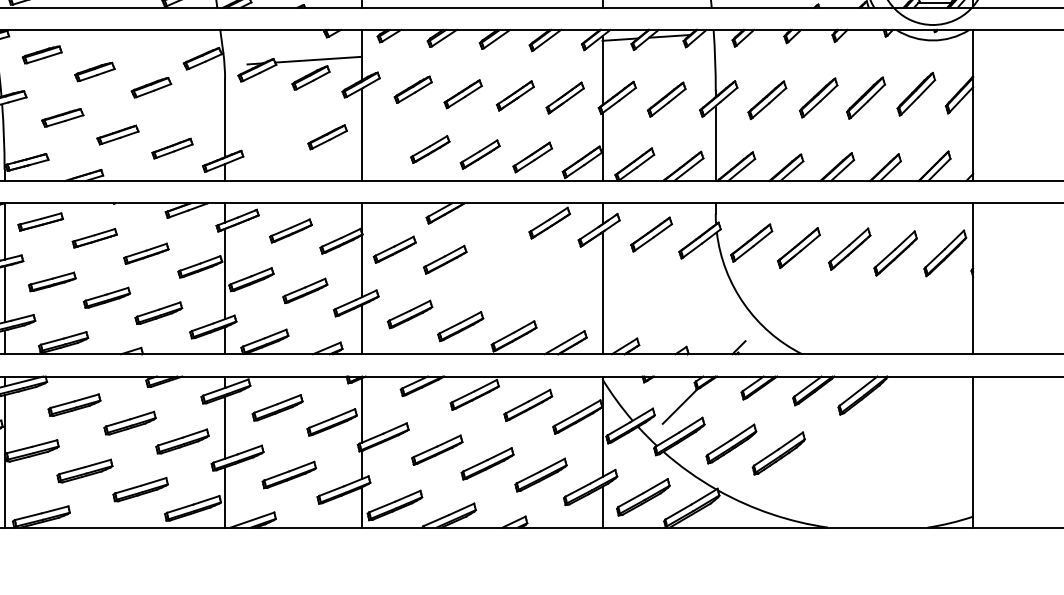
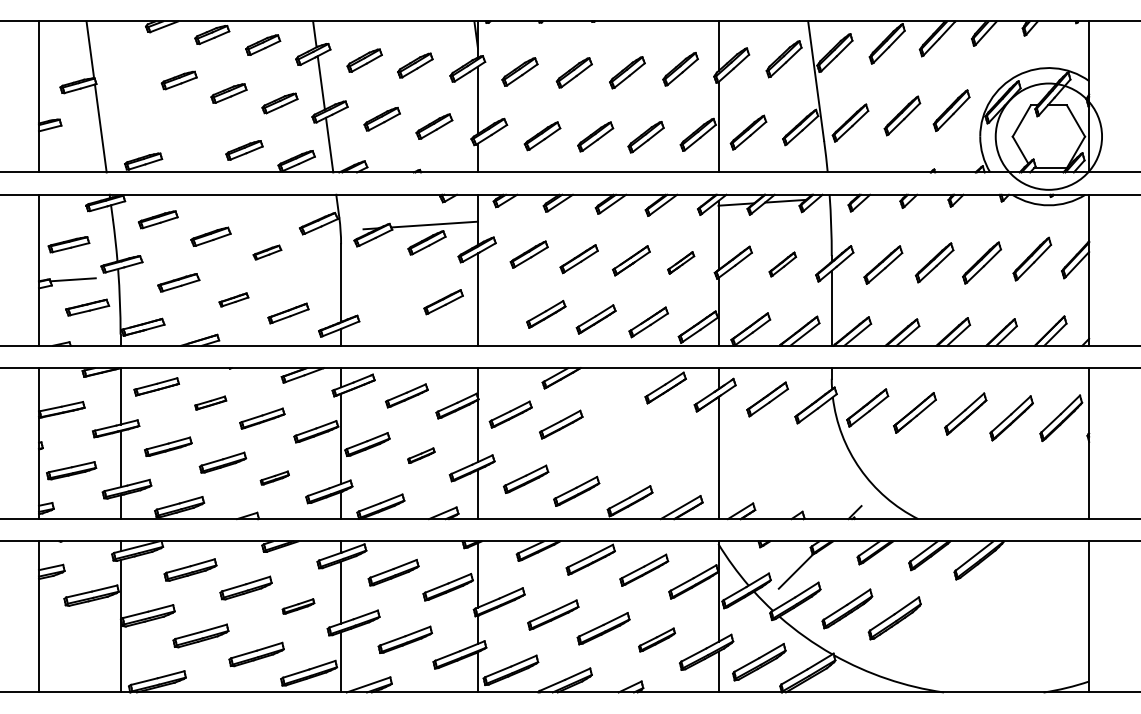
part: (151, 87) -> (267, 252), size x0.7
part: (564, 97) -> (680, 262), size x0.7
part: (666, 99) -> (782, 264), size x0.7
part: (117, 134) -> (233, 299), size x0.7
part: (94, 237) -> (210, 402), size x0.7
part: (305, 290) -> (421, 455), size x0.6
part: (158, 312) -> (274, 477), size x0.6
part: (182, 441) -> (298, 606), size x0.6
part: (540, 474) -> (656, 639), size x0.7

